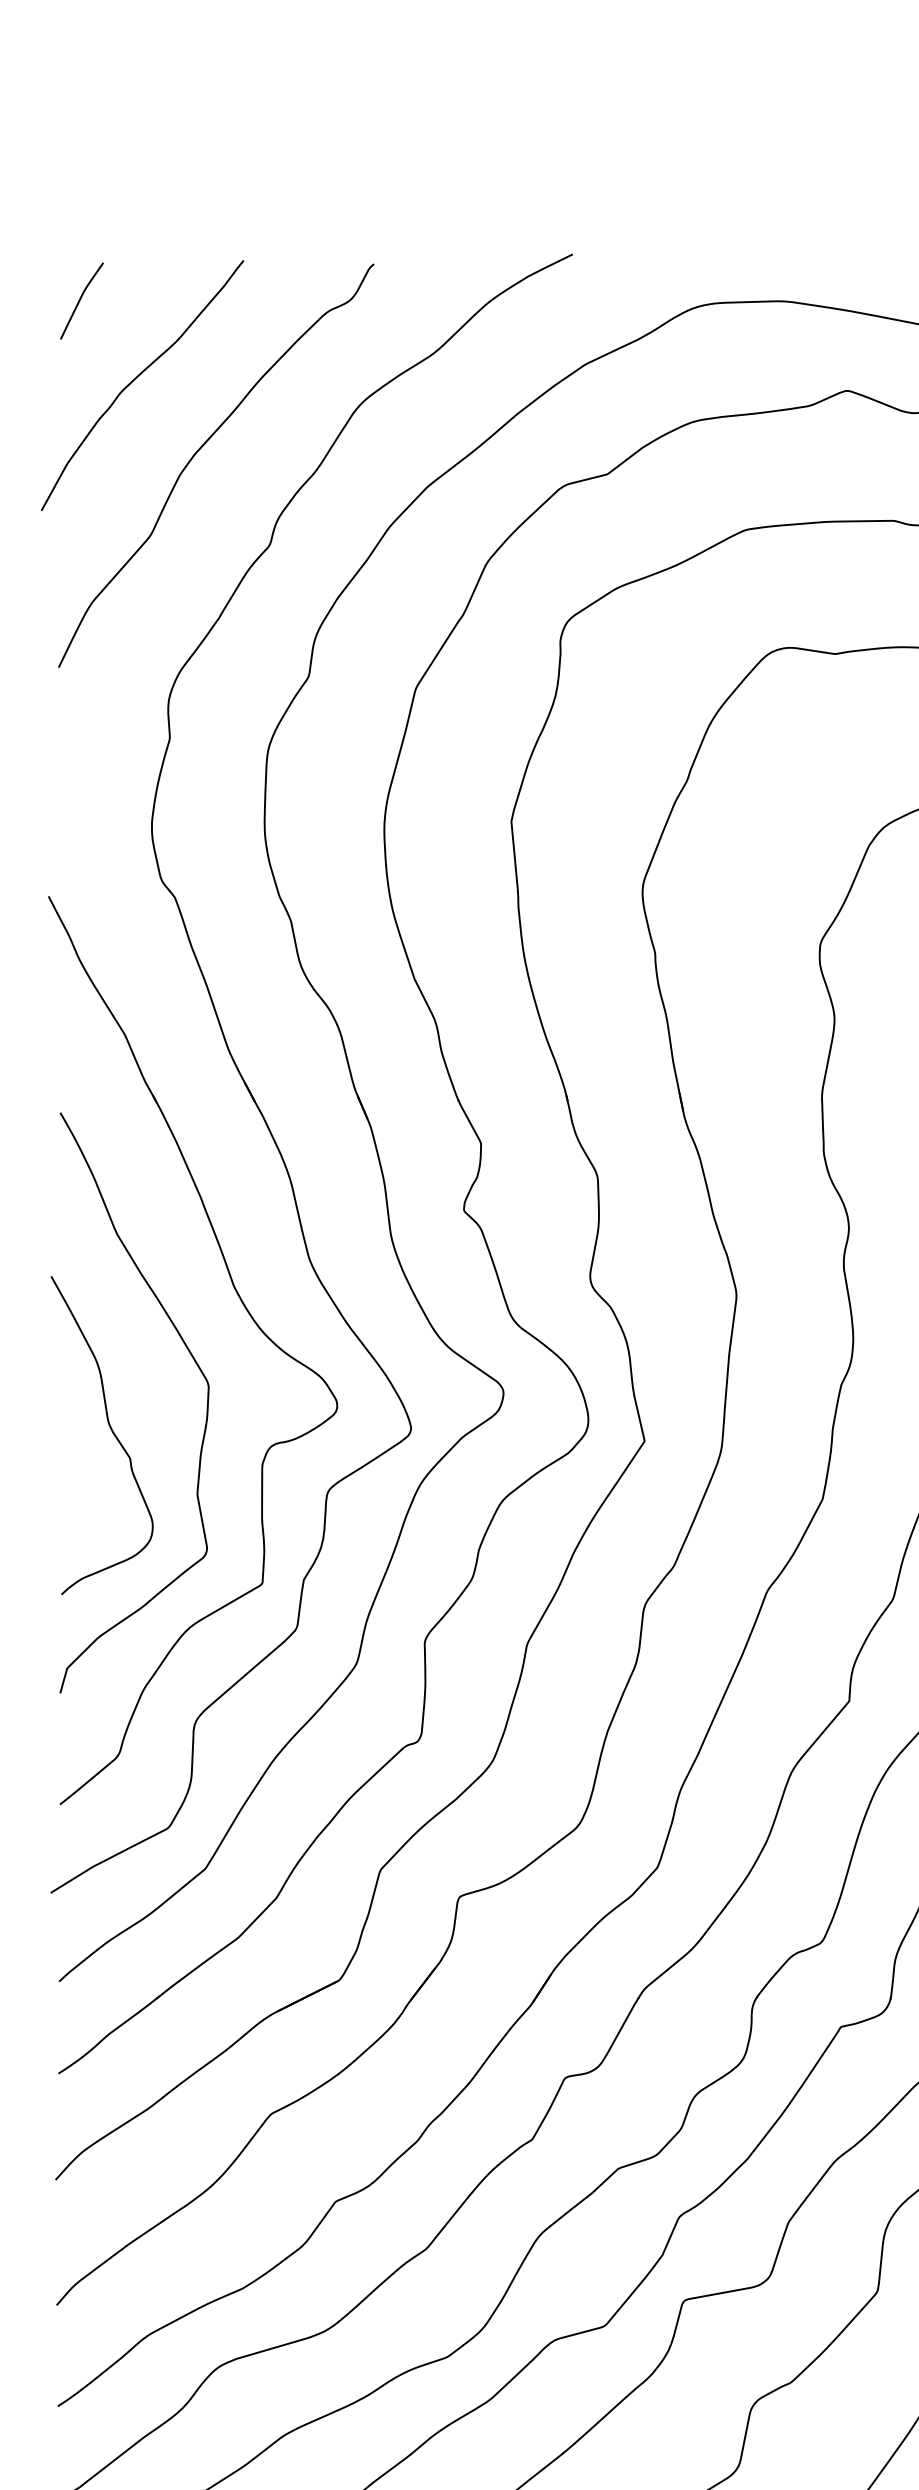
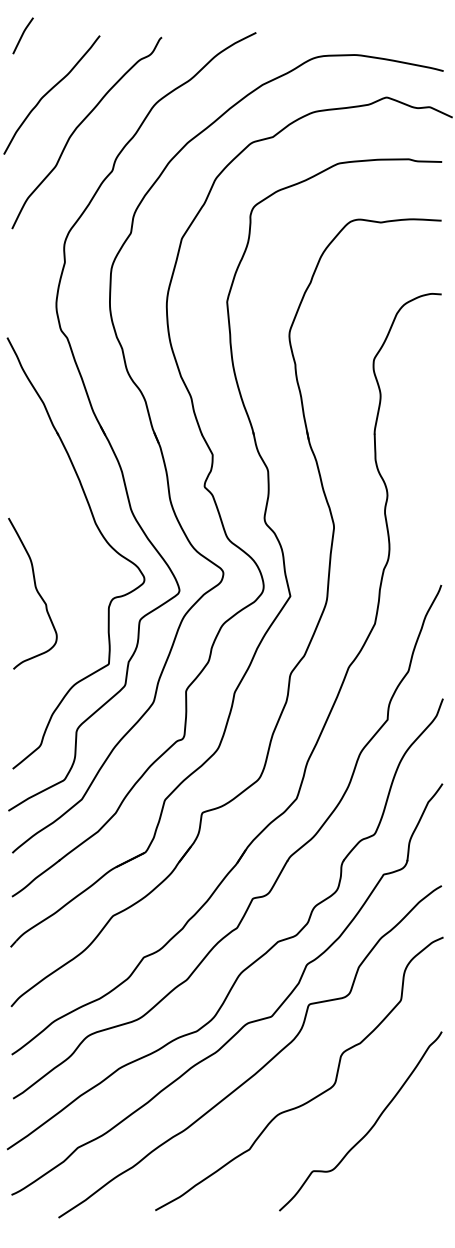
curve: (80, 300) -> (22, 35), moved
curve: (204, 1414) -> (81, 583), removed

